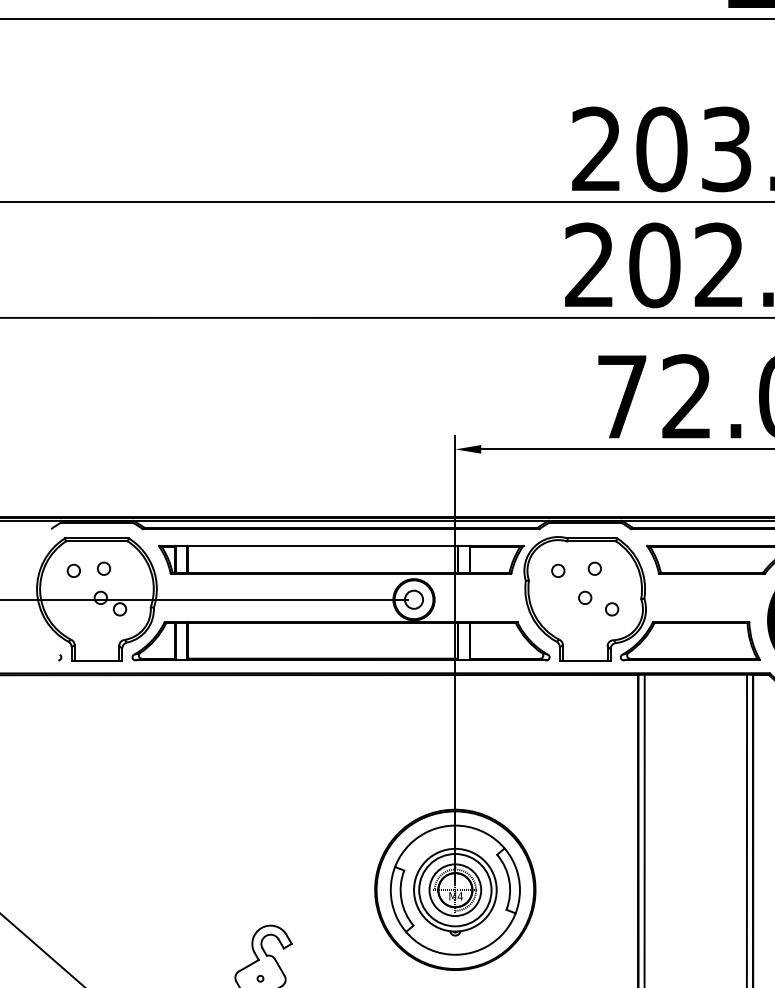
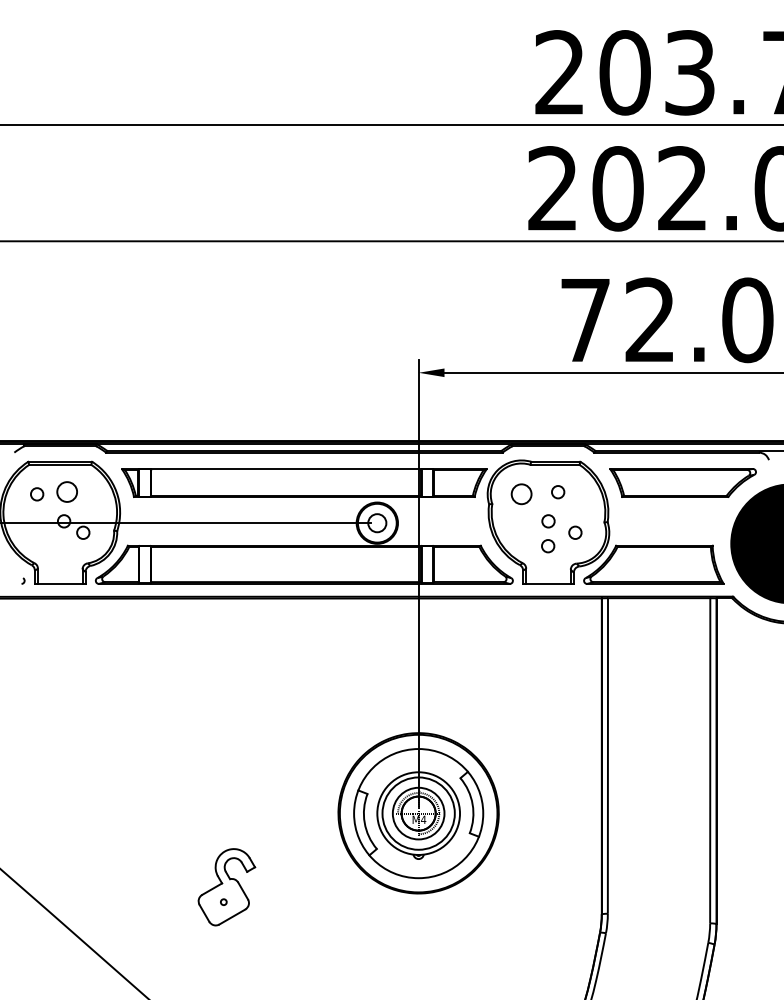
circle: (104, 569) -> (67, 492), size x1.6
circle: (558, 571) -> (521, 494), size x1.6
circle: (585, 623) -> (548, 546), added

